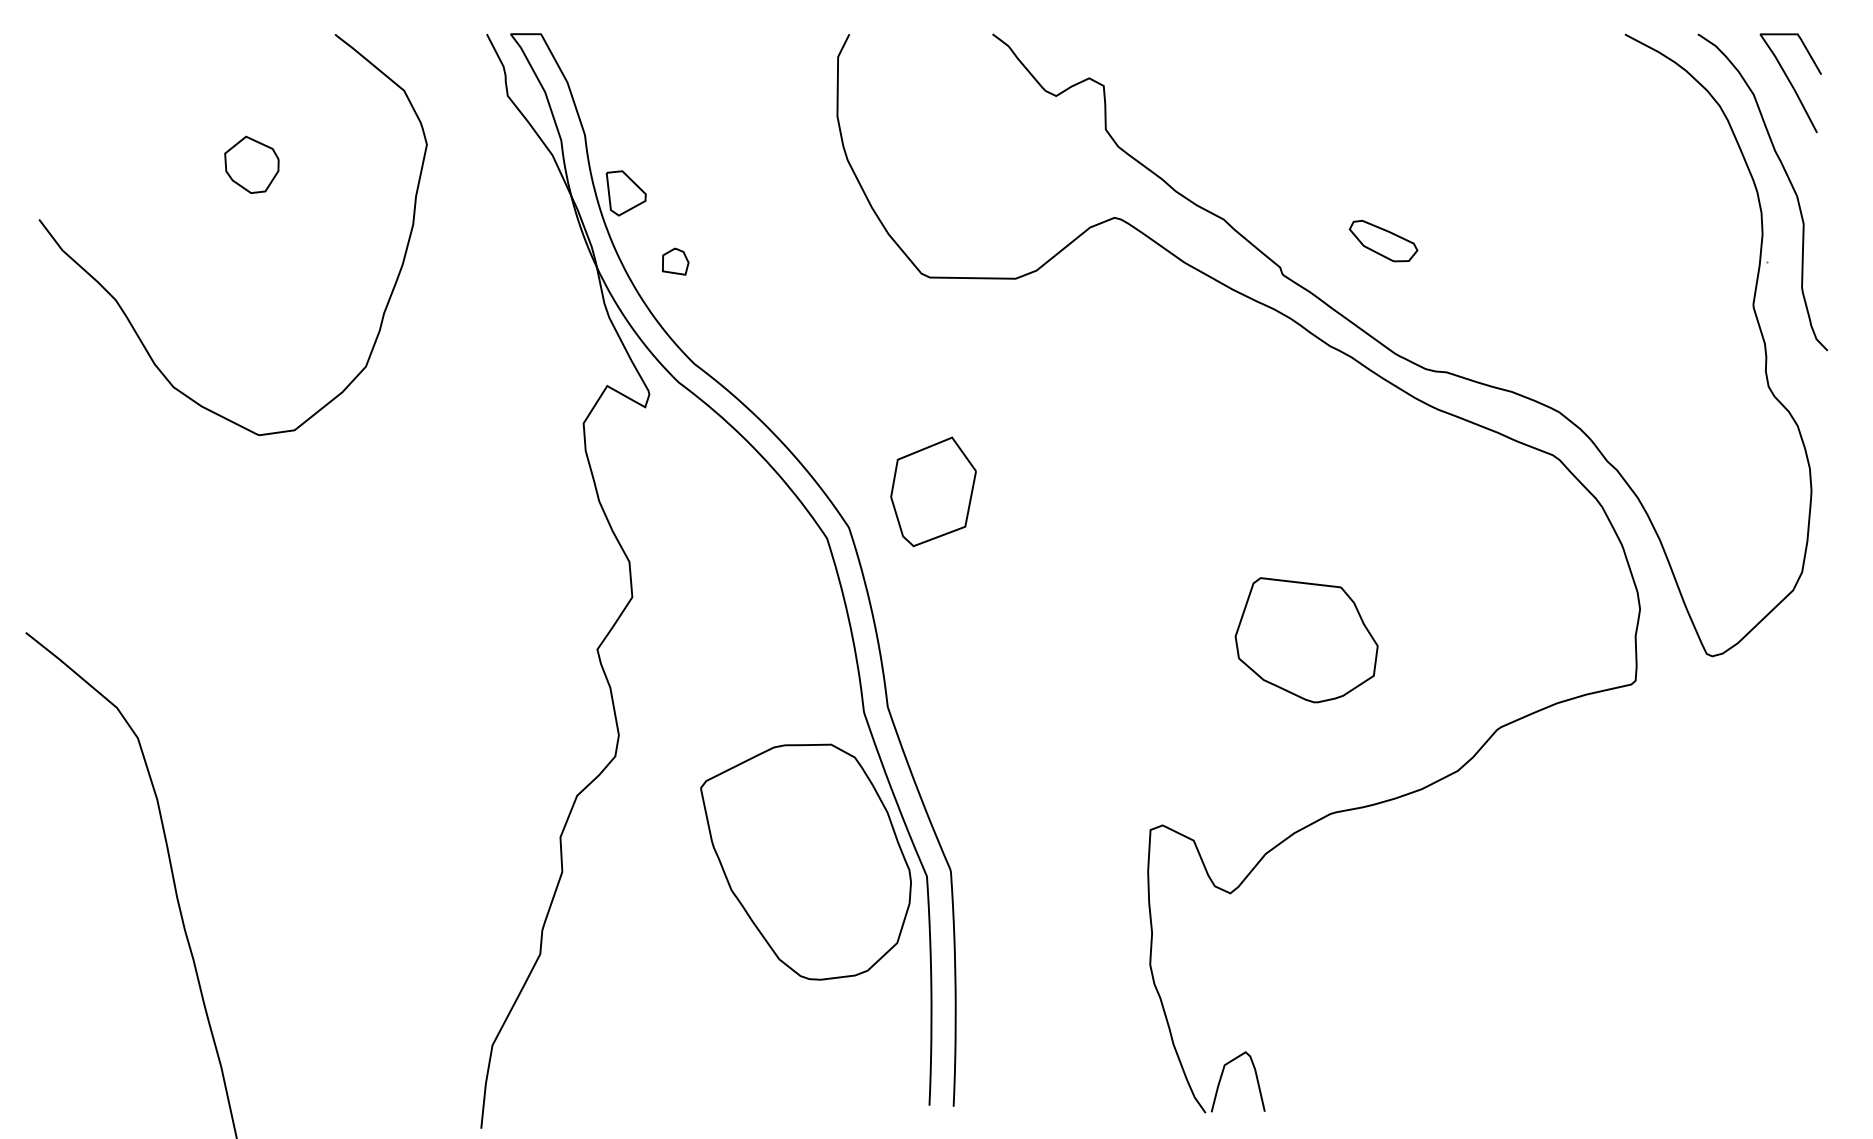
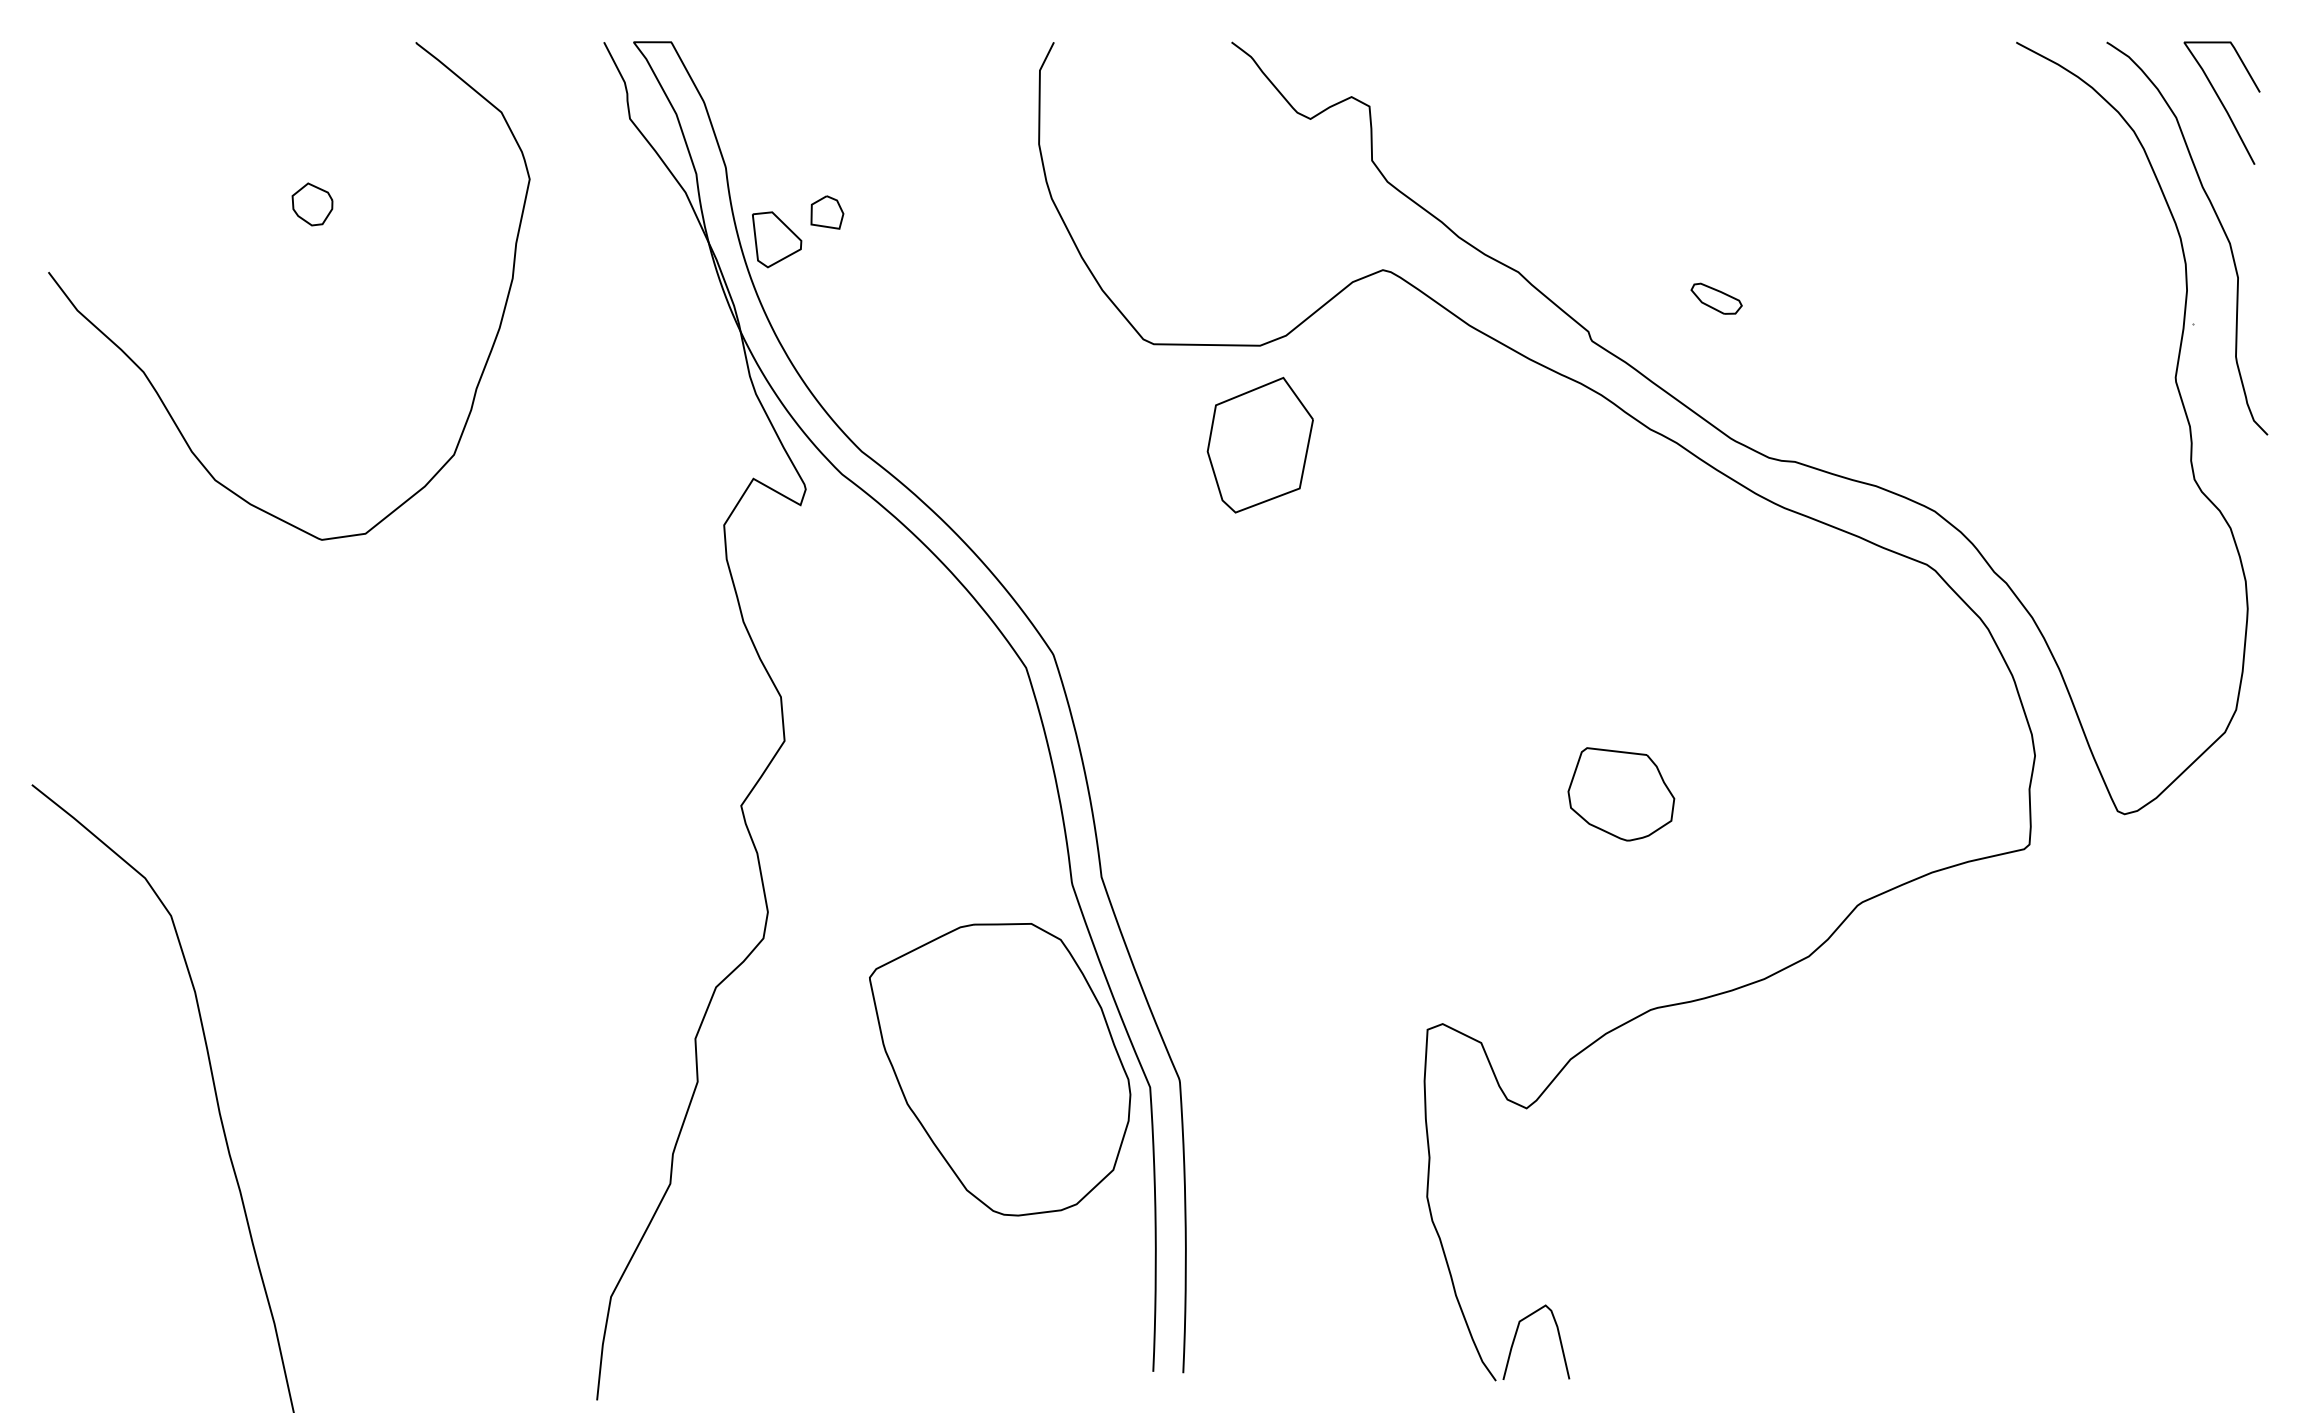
part: (251, 164) -> (312, 204), size x0.6
part: (1383, 240) -> (1716, 298), size x0.6
part: (675, 261) -> (827, 212), moved
part: (932, 491) -> (1259, 444), moved
part: (1306, 640) -> (1621, 794), size x0.6

